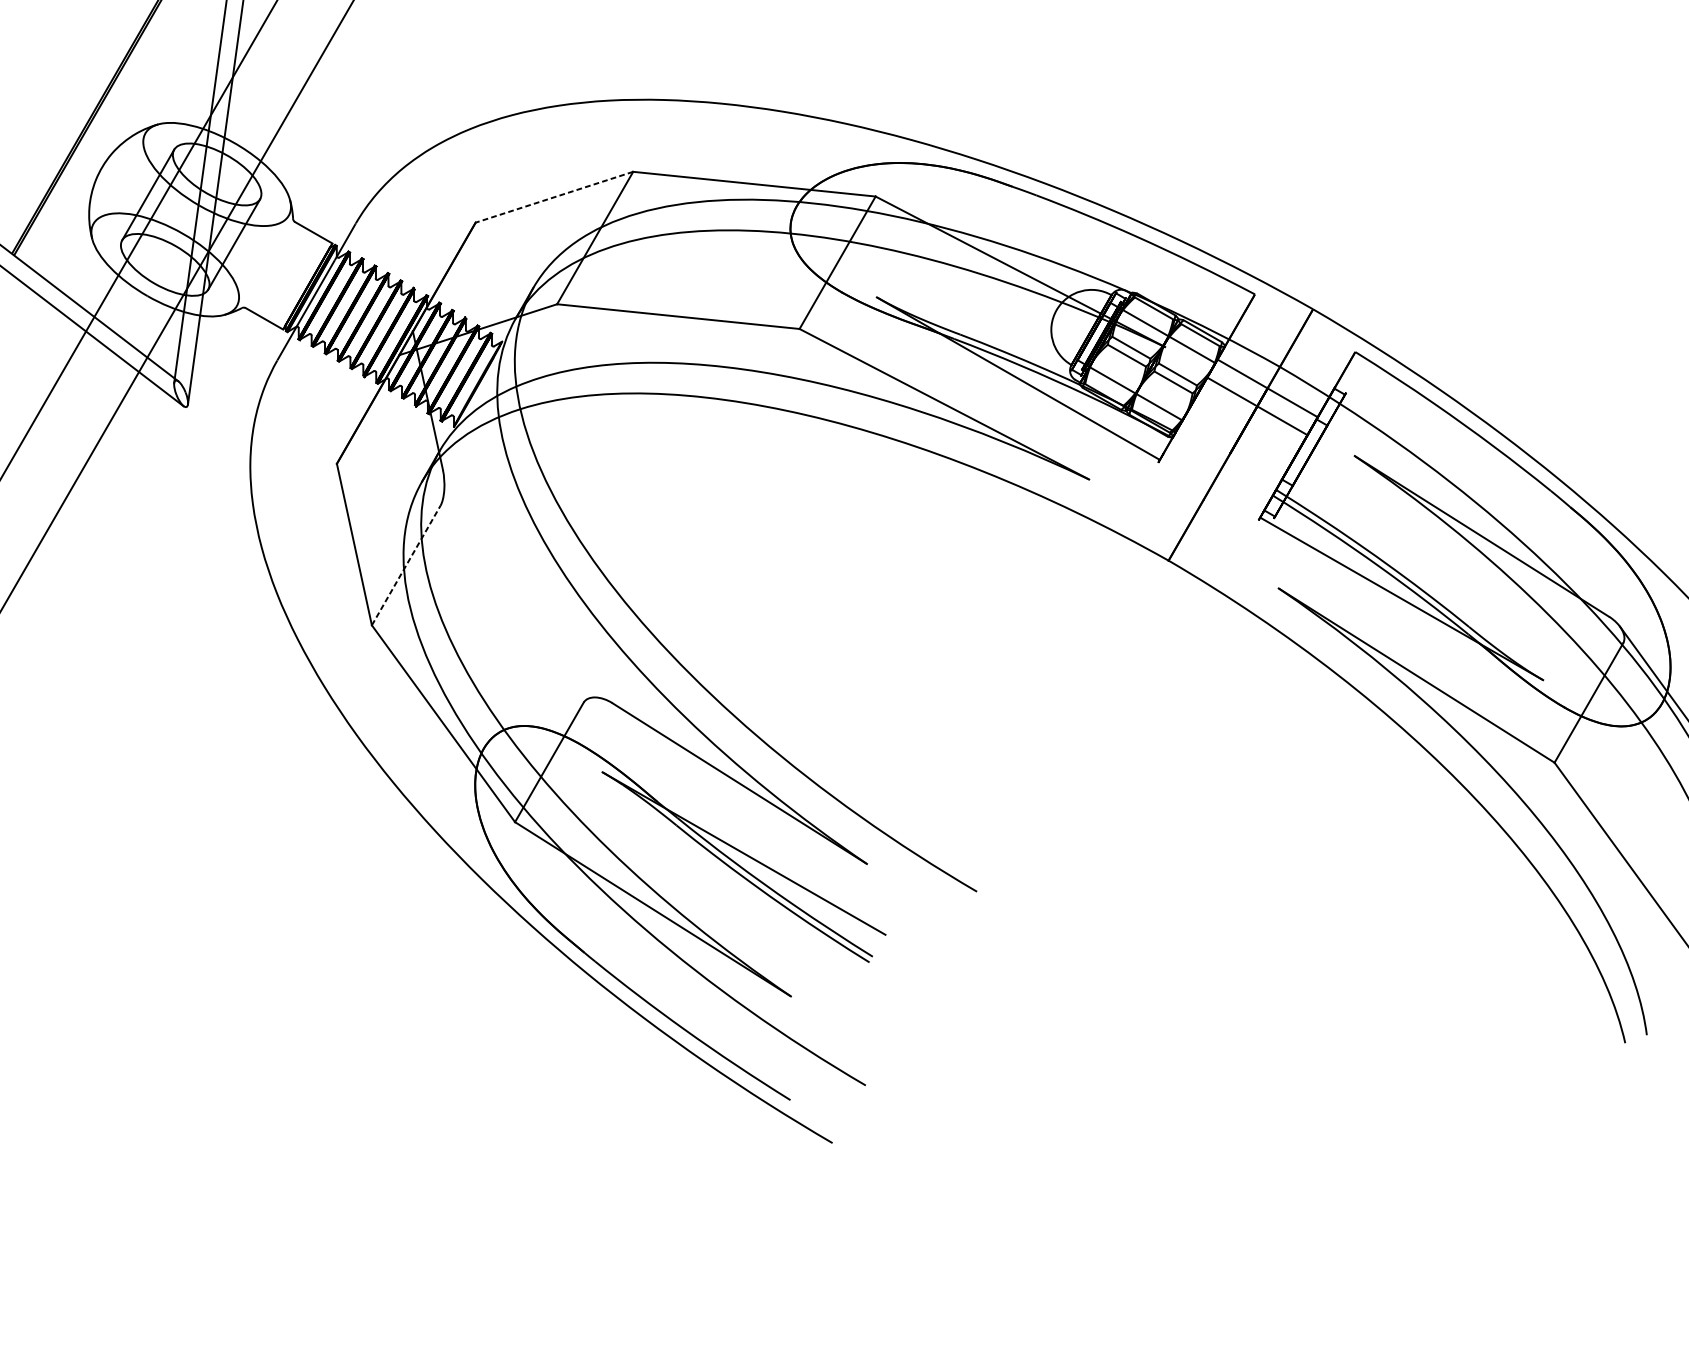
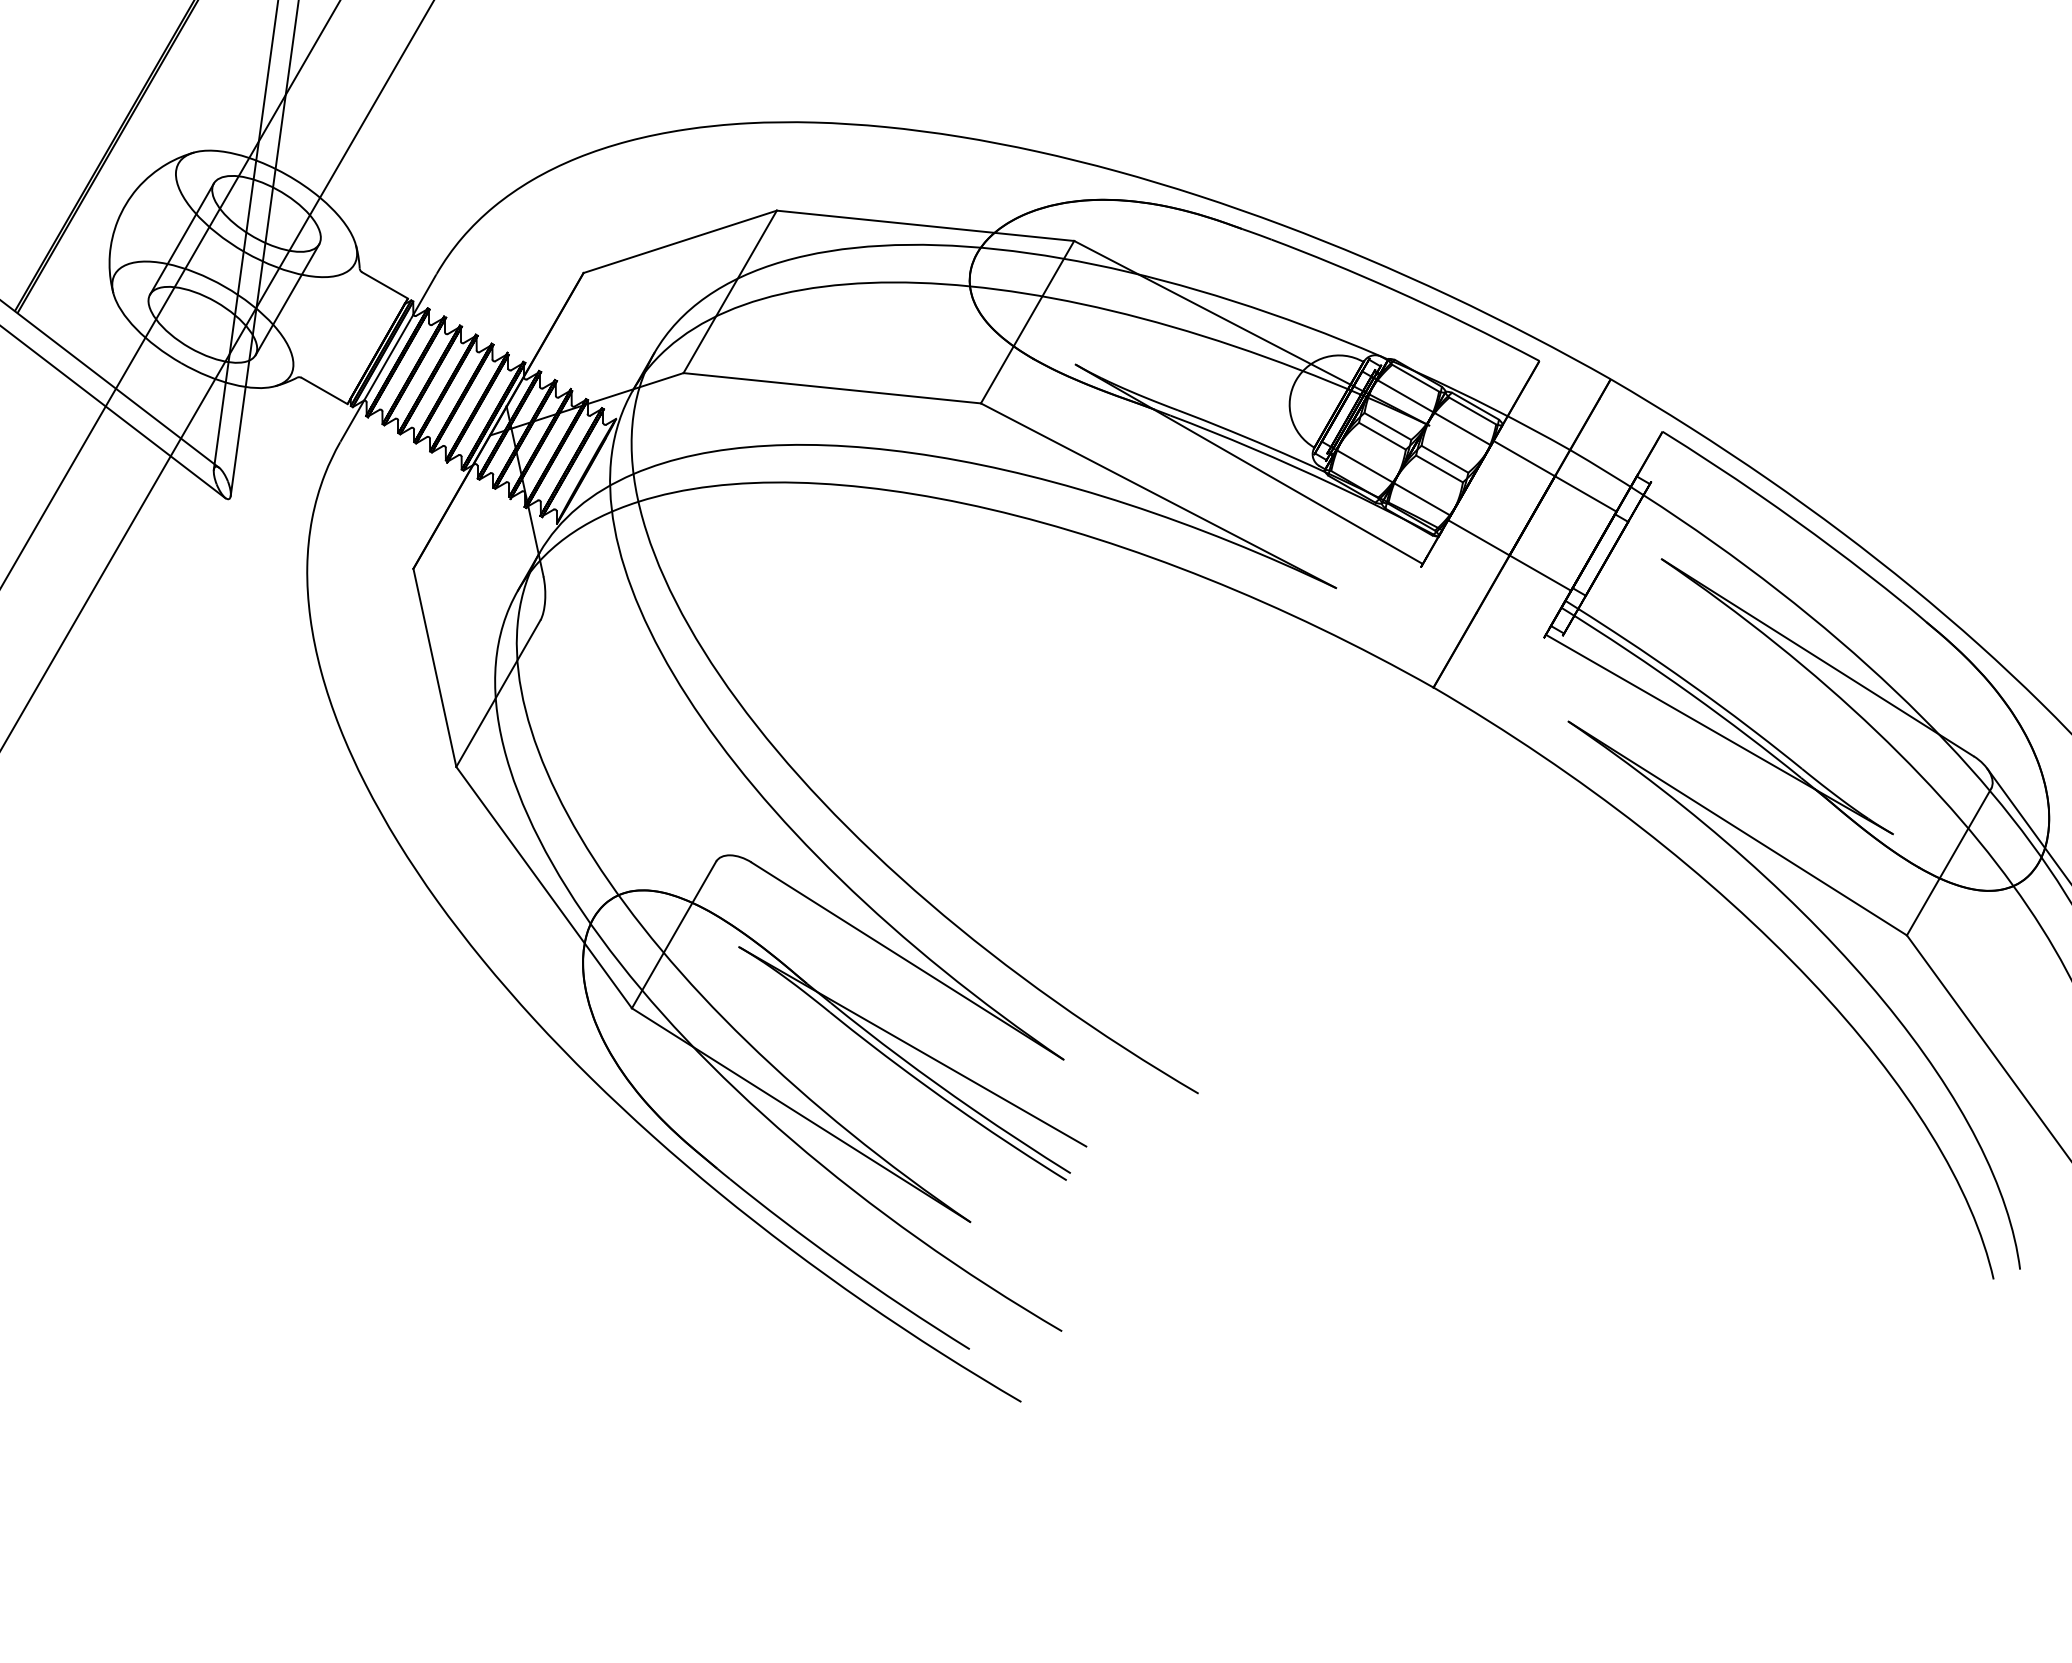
line: (554, 196) -> (680, 241), dashed -> solid
line: (1257, 406) -> (1509, 555), moved
line: (406, 565) -> (498, 693), dashed -> solid

